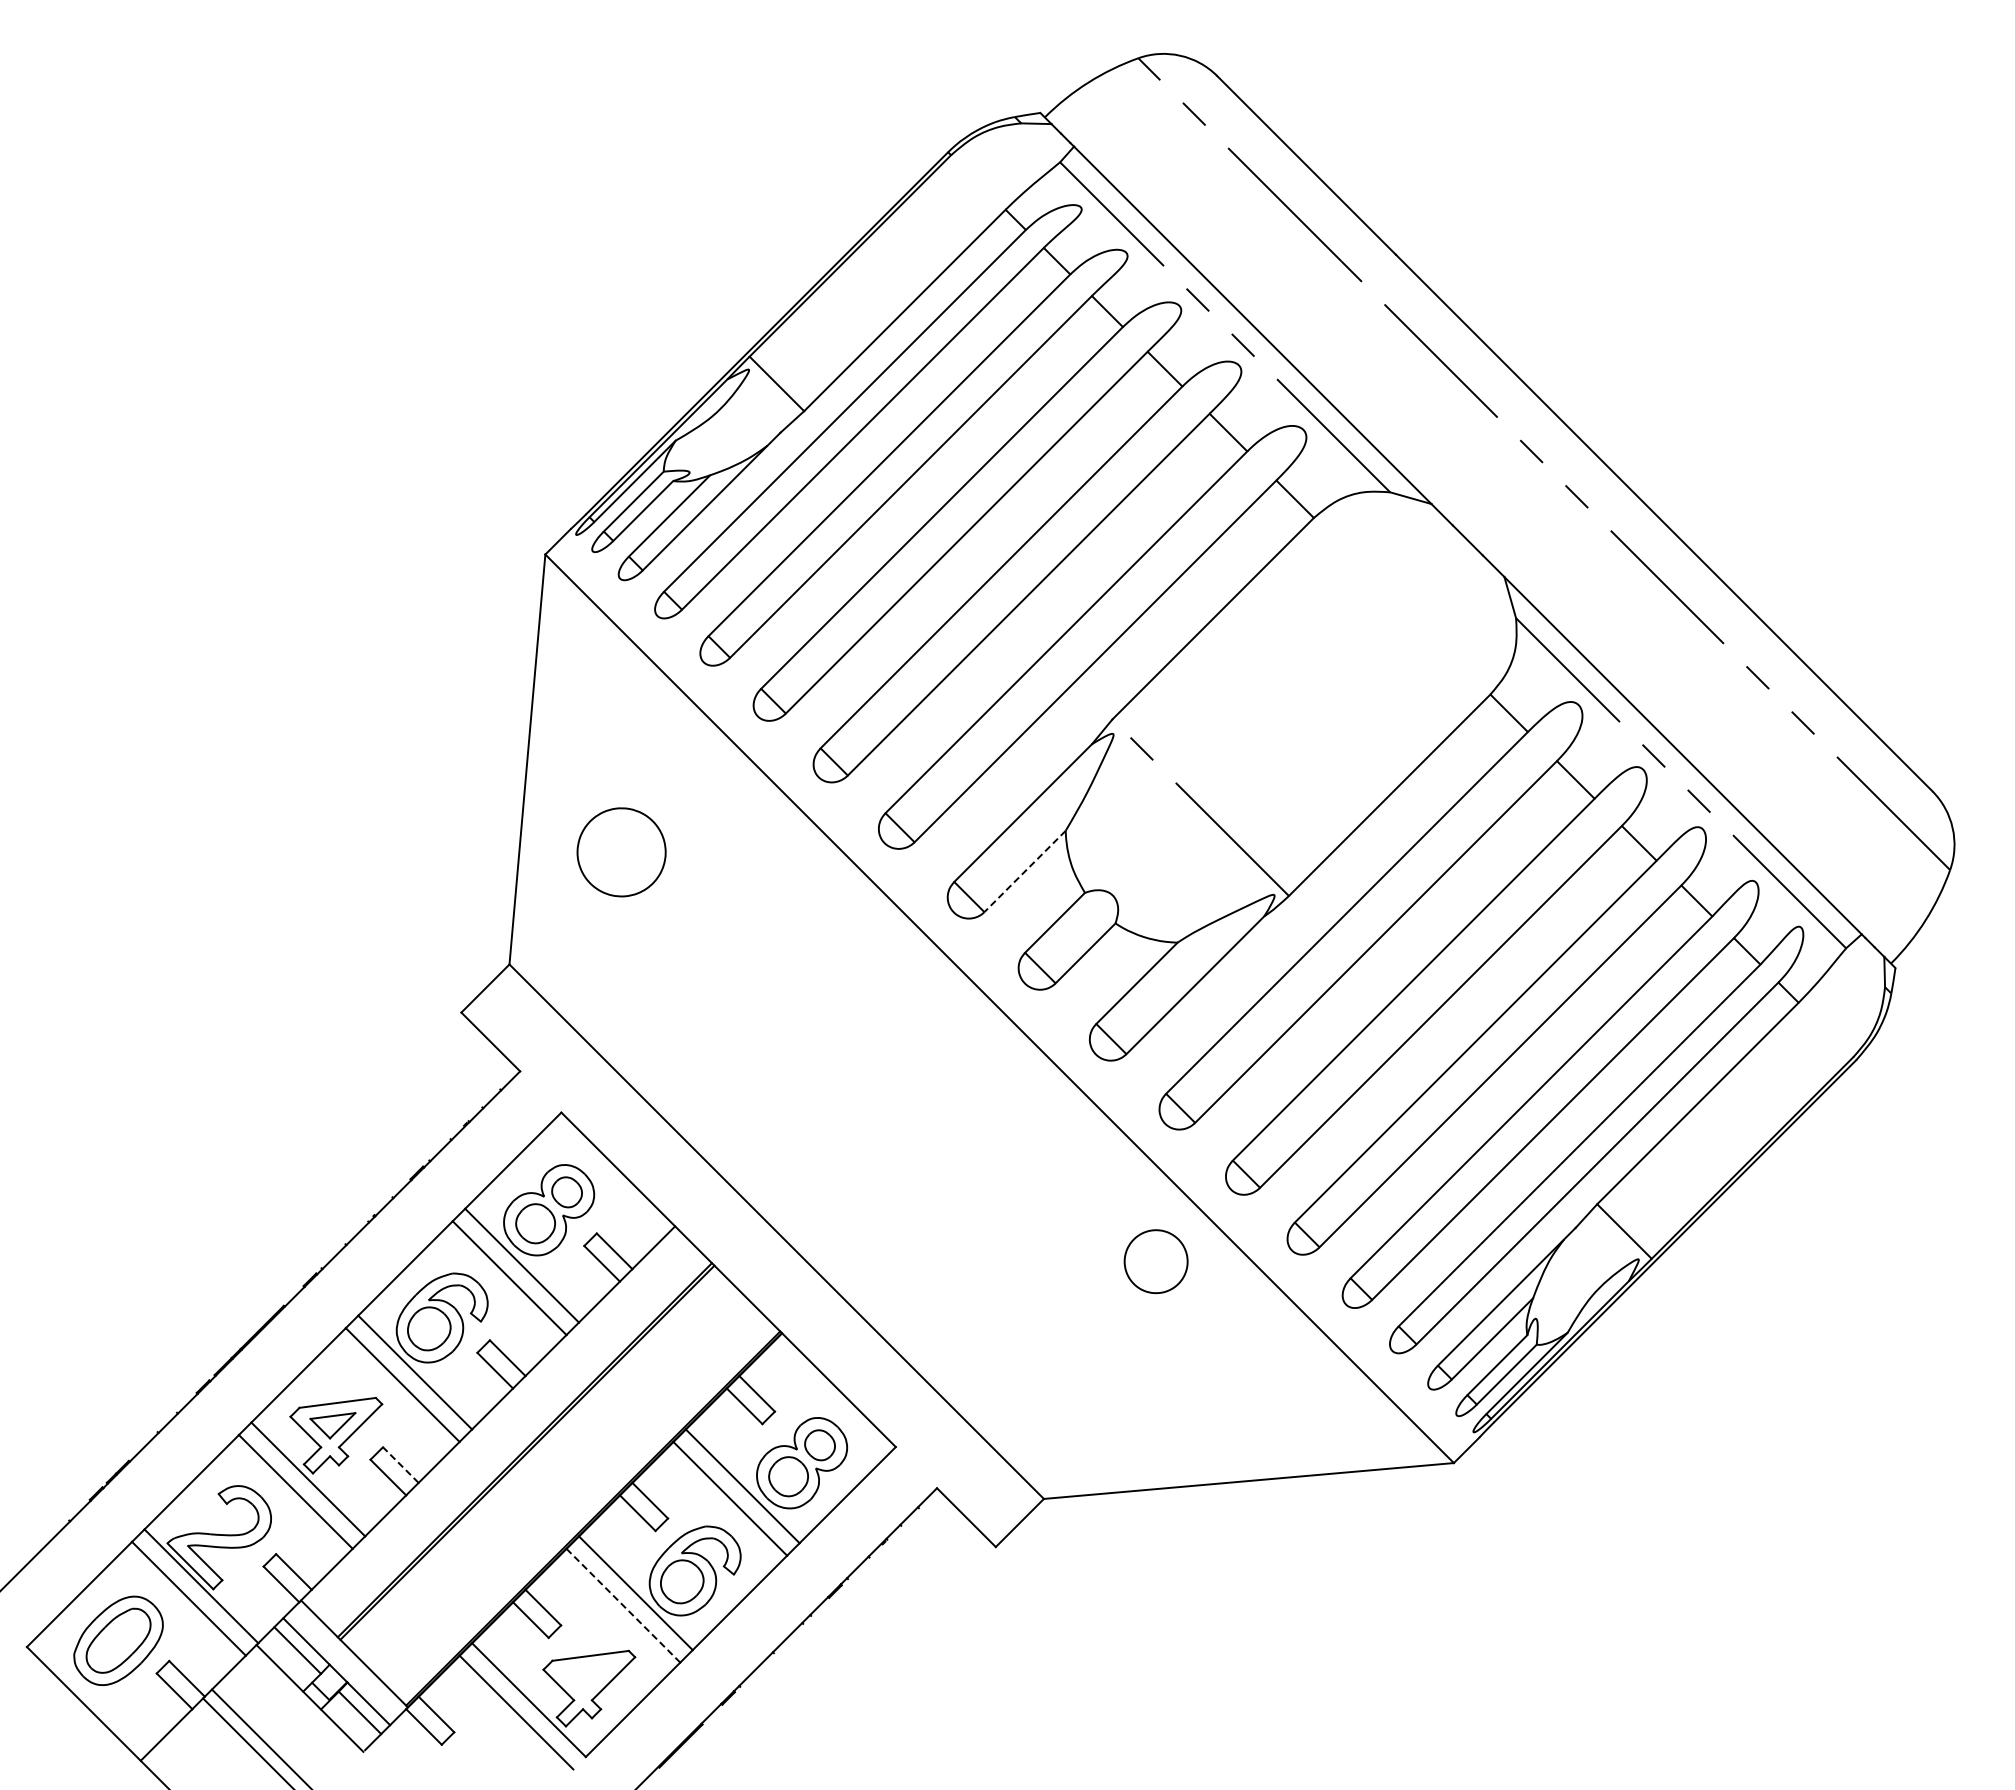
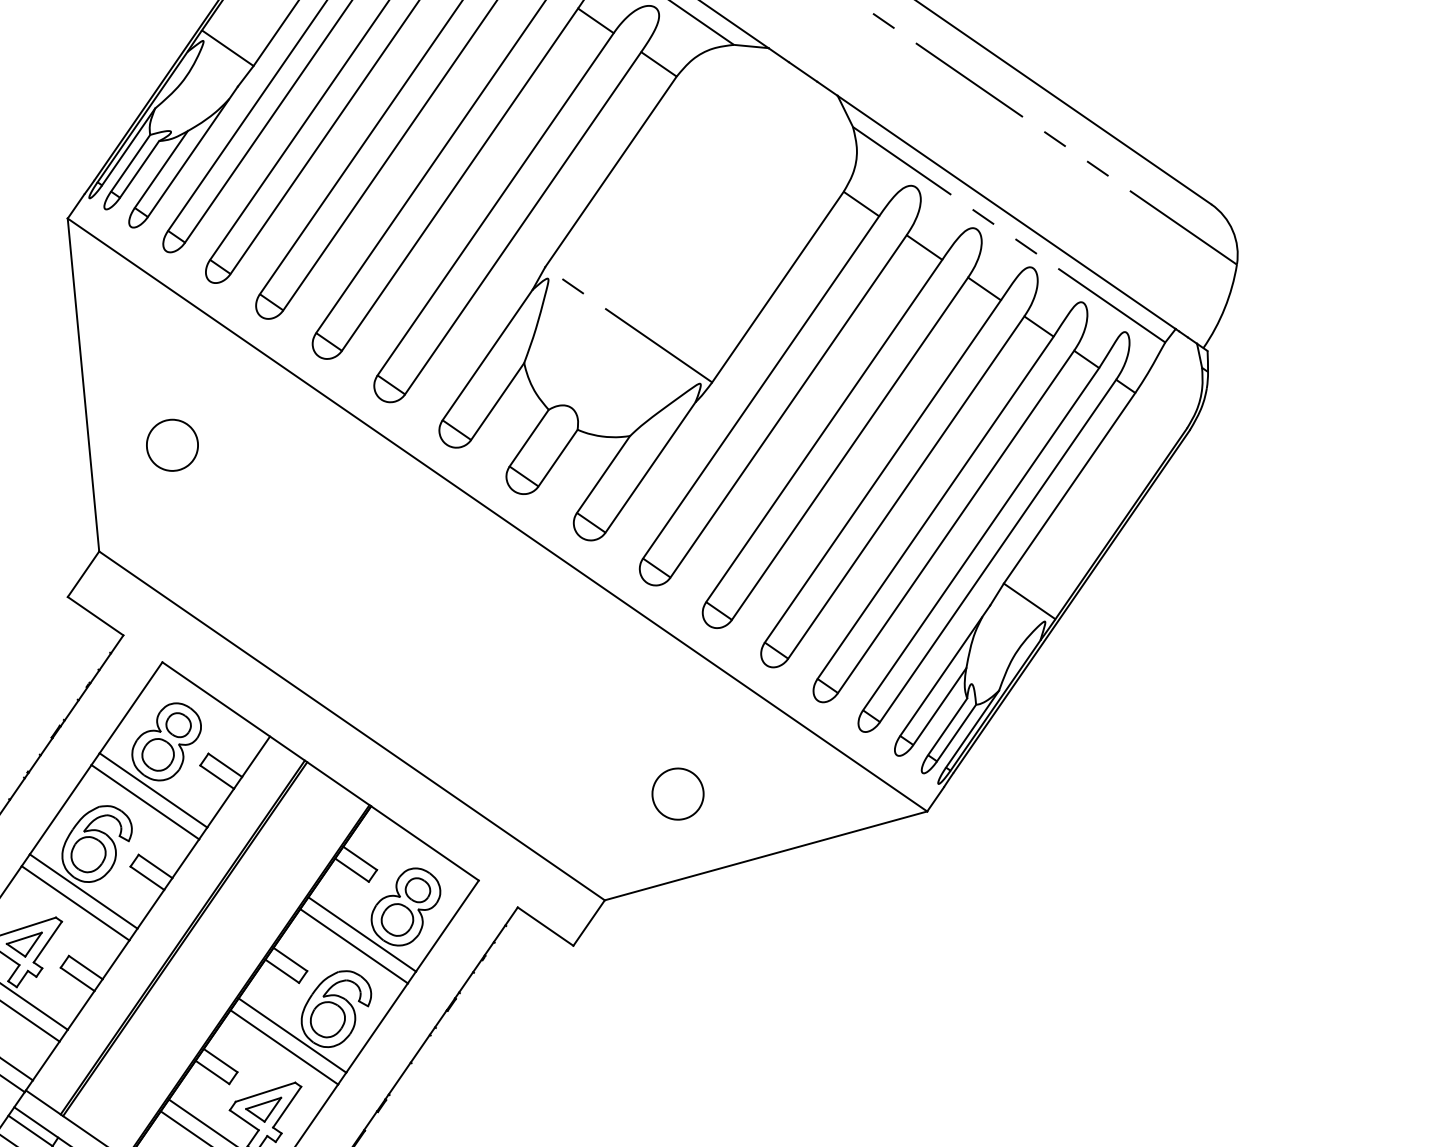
part: (621, 851) -> (172, 444), size x0.71
line: (1024, 871) -> (497, 401), dashed -> solid
part: (1155, 1261) -> (677, 794), moved
line: (400, 1464) -> (85, 967), dashed -> solid
line: (623, 1606) -> (284, 1047), dashed -> solid
part: (585, 1678) -> (264, 1111), added

